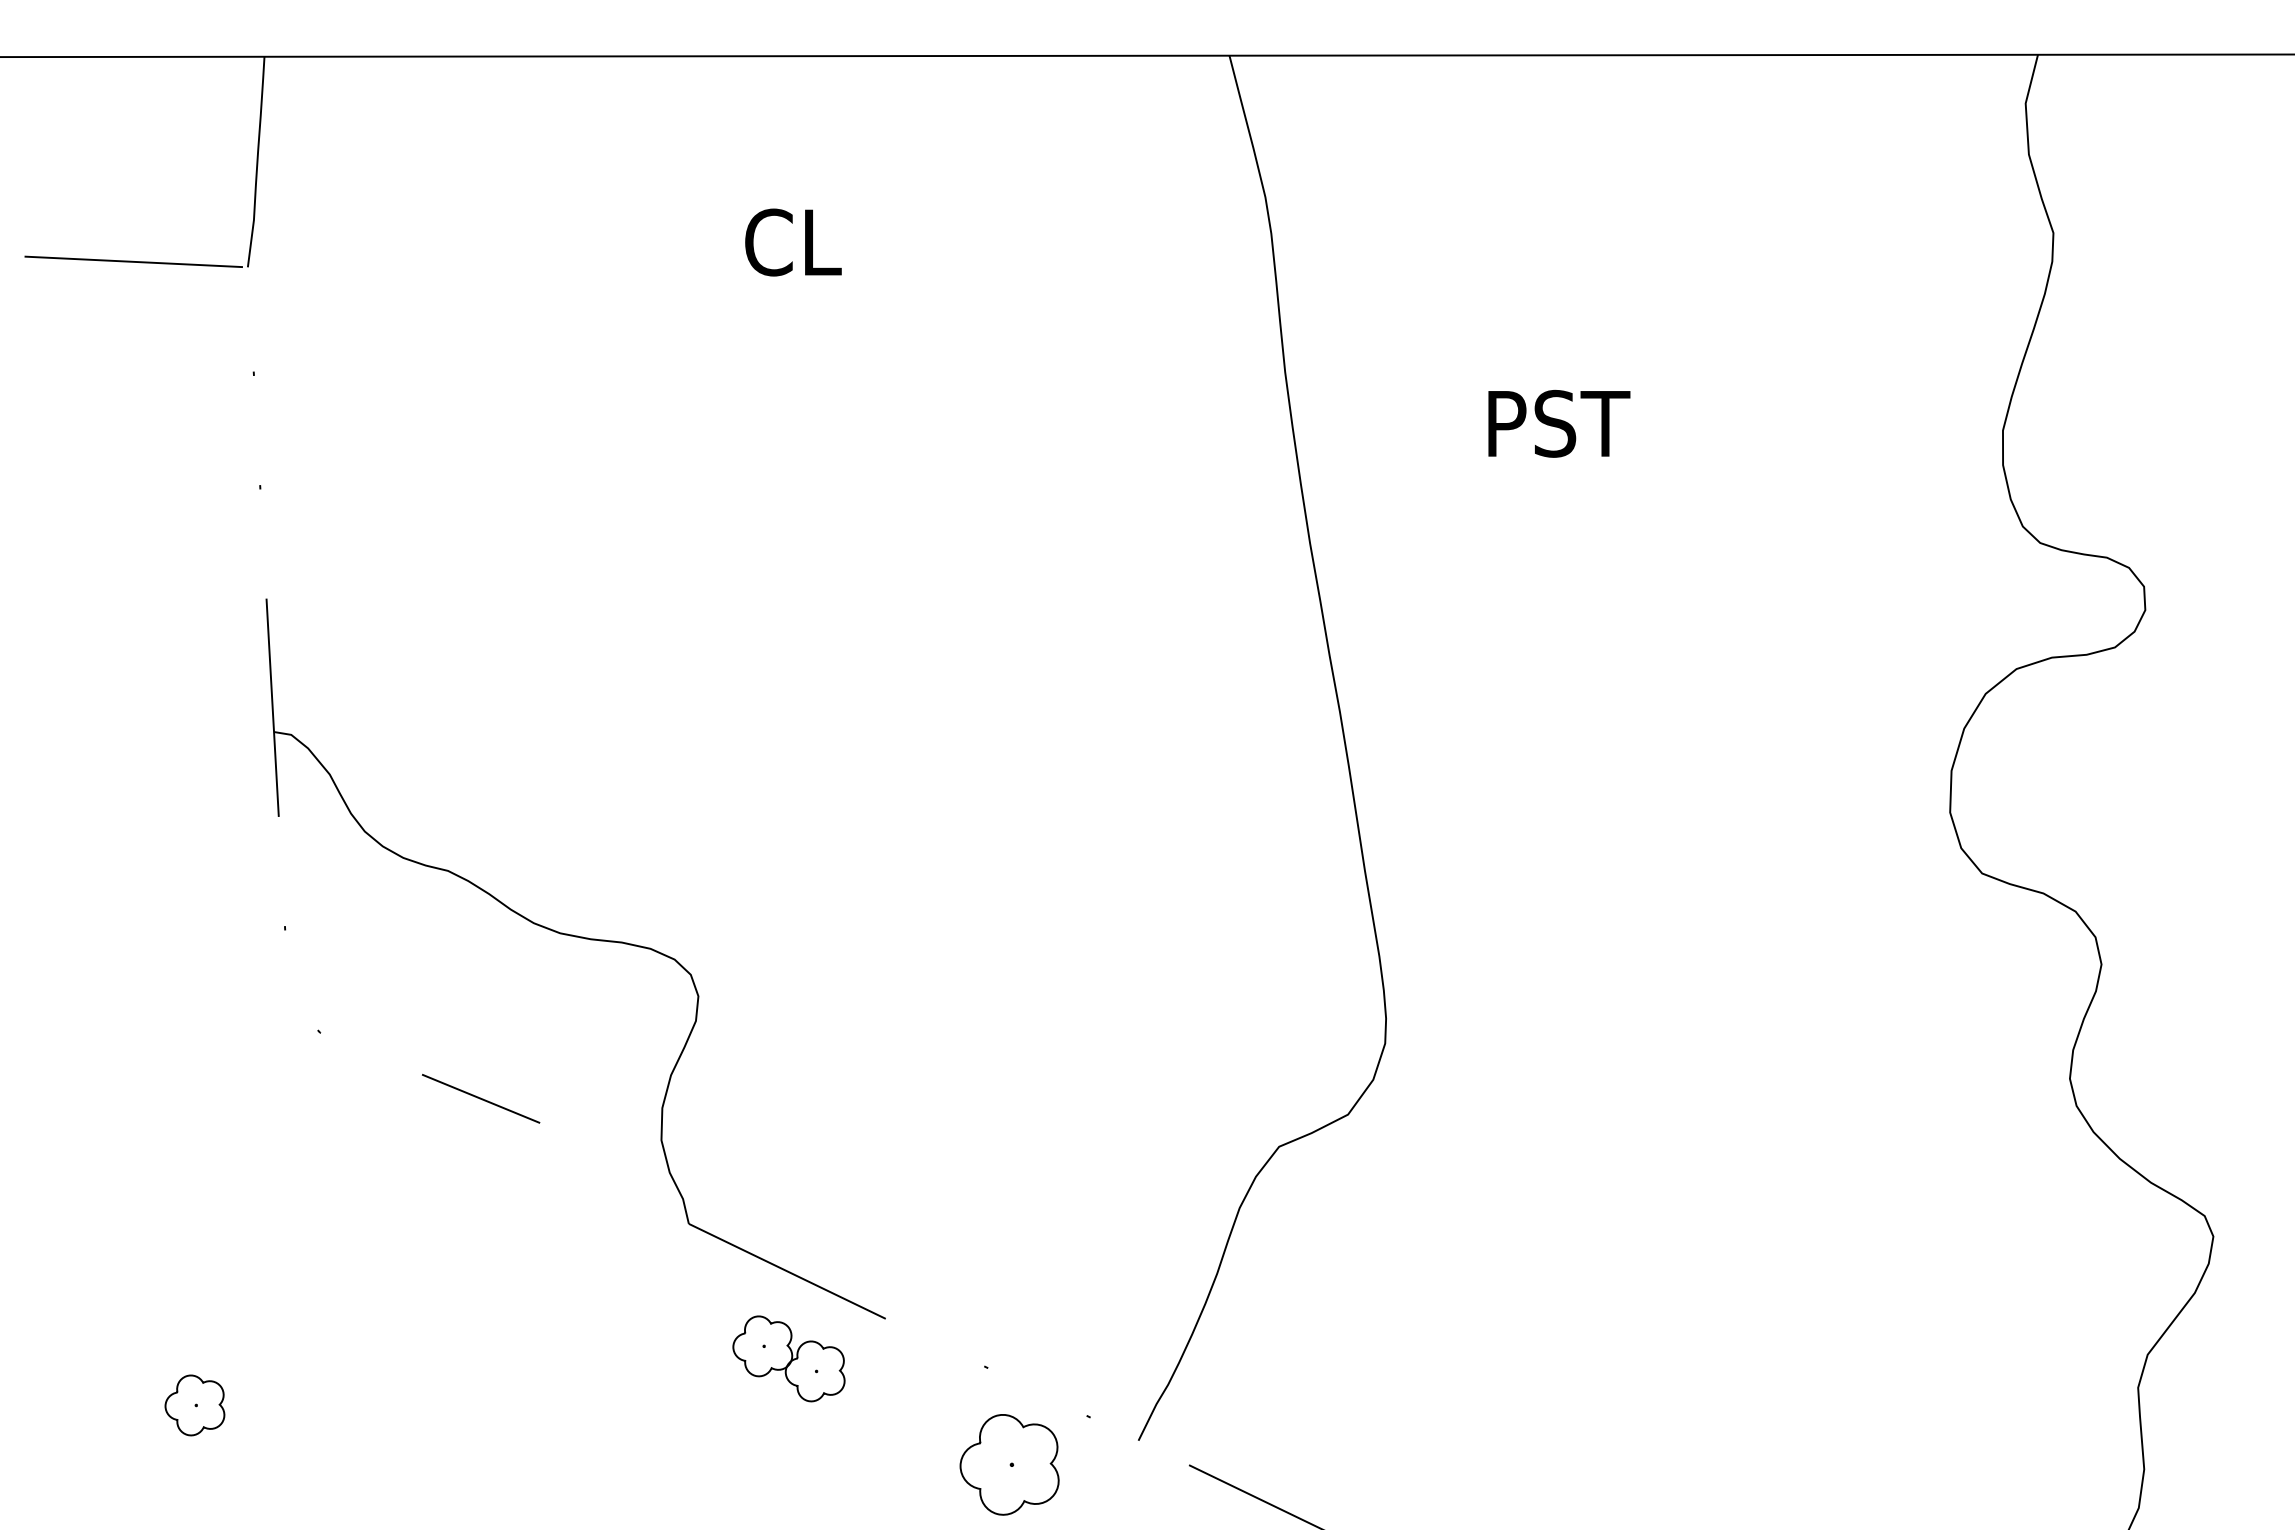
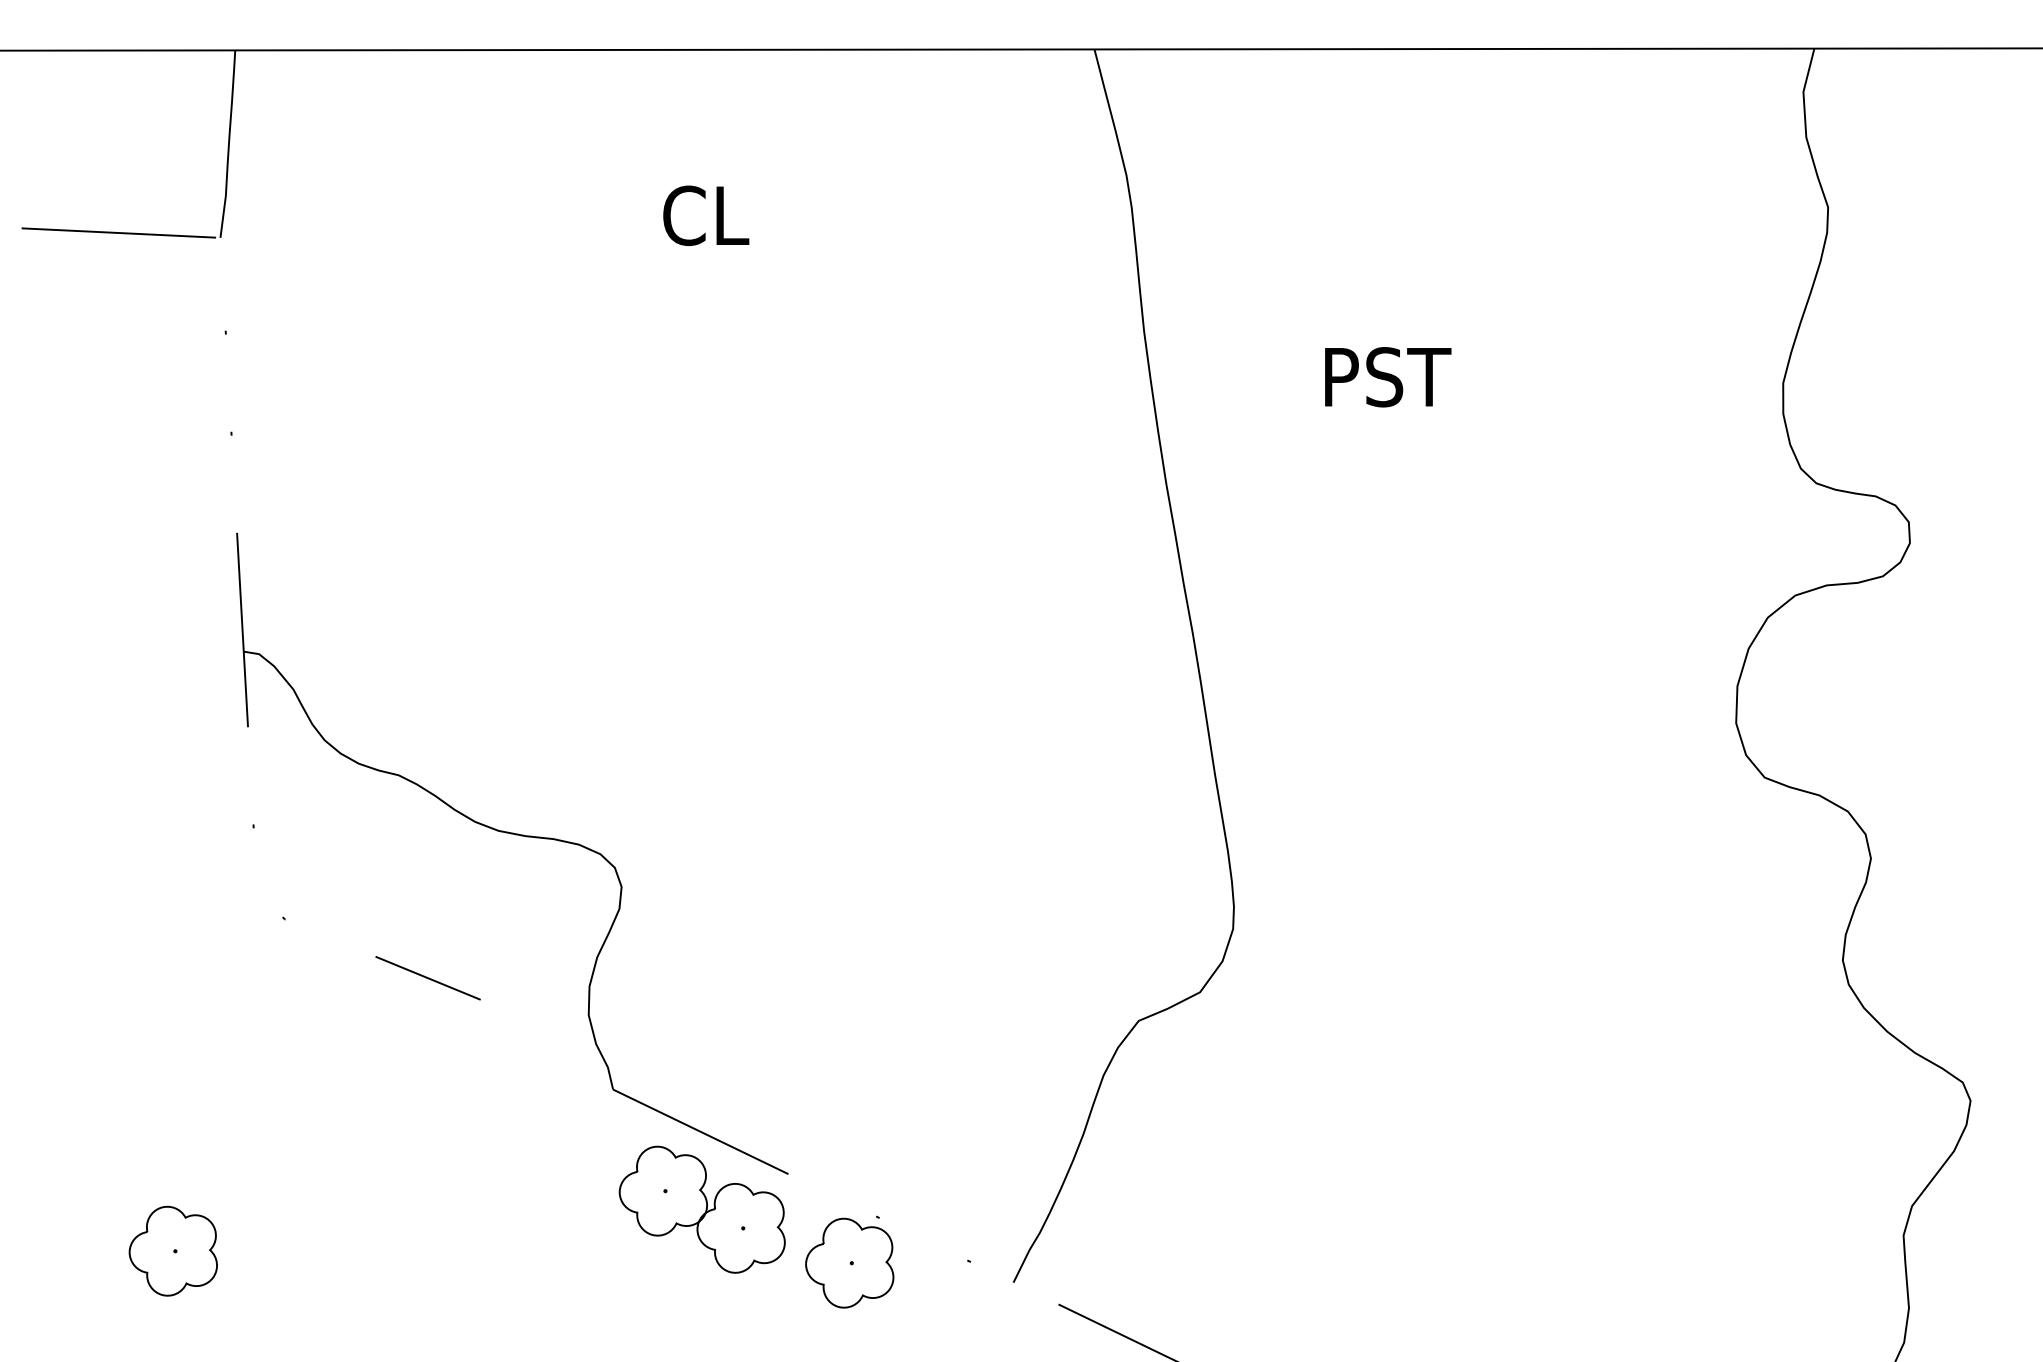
part: (788, 1358) -> (701, 1209), size x1.67
part: (194, 1405) -> (172, 1251), size x1.67
part: (1009, 1464) -> (849, 1262), moved

